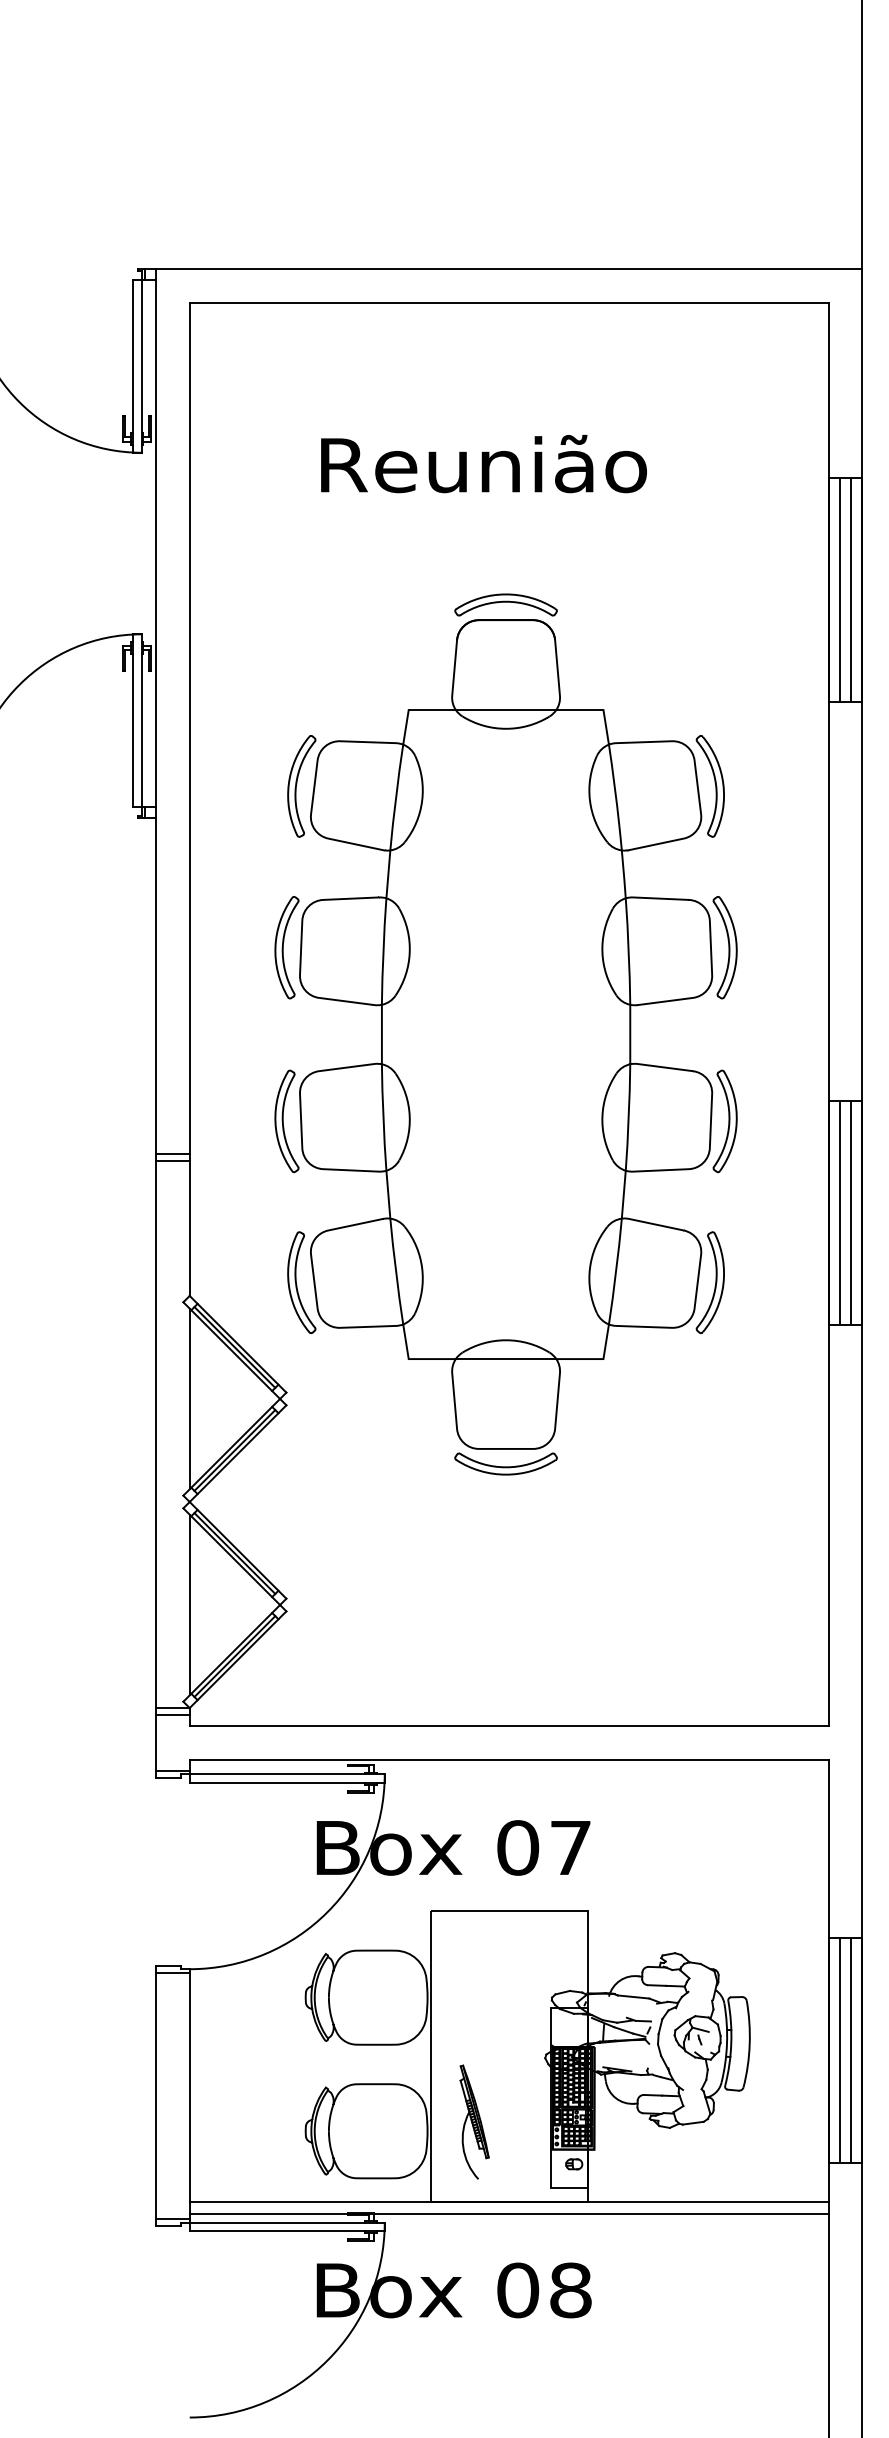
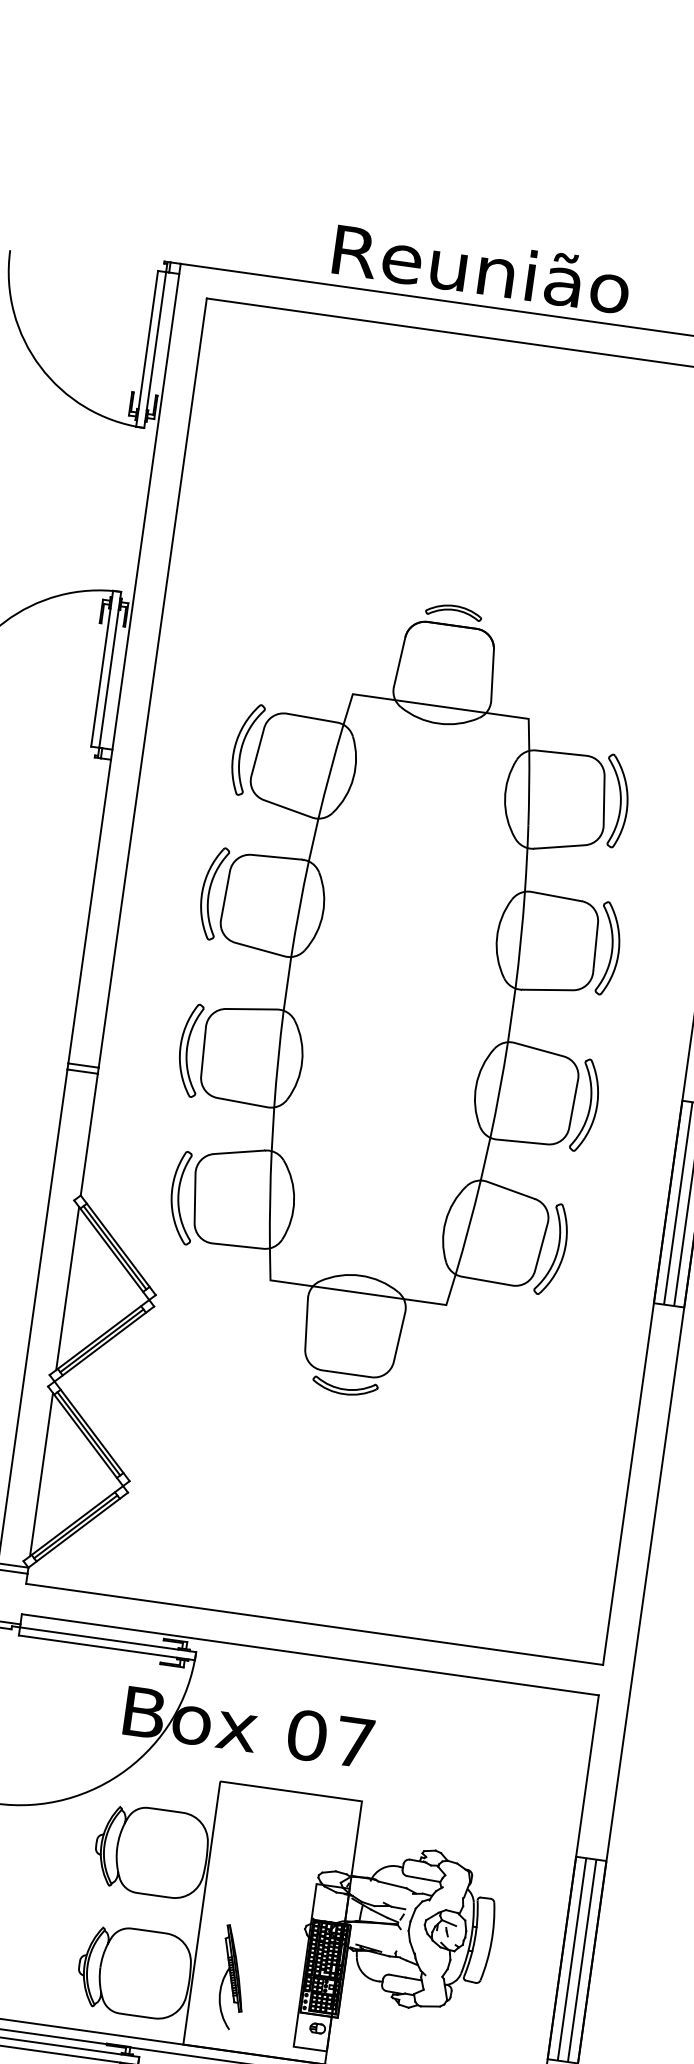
text: (483, 464) -> (481, 268), moved
part: (505, 604) -> (453, 611), size x0.6
part: (505, 1463) -> (344, 1386), size x0.7

